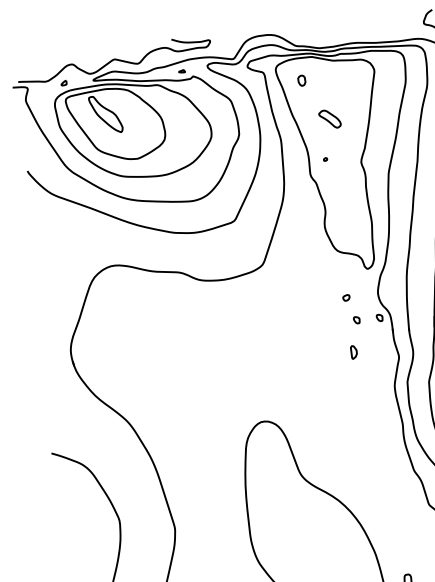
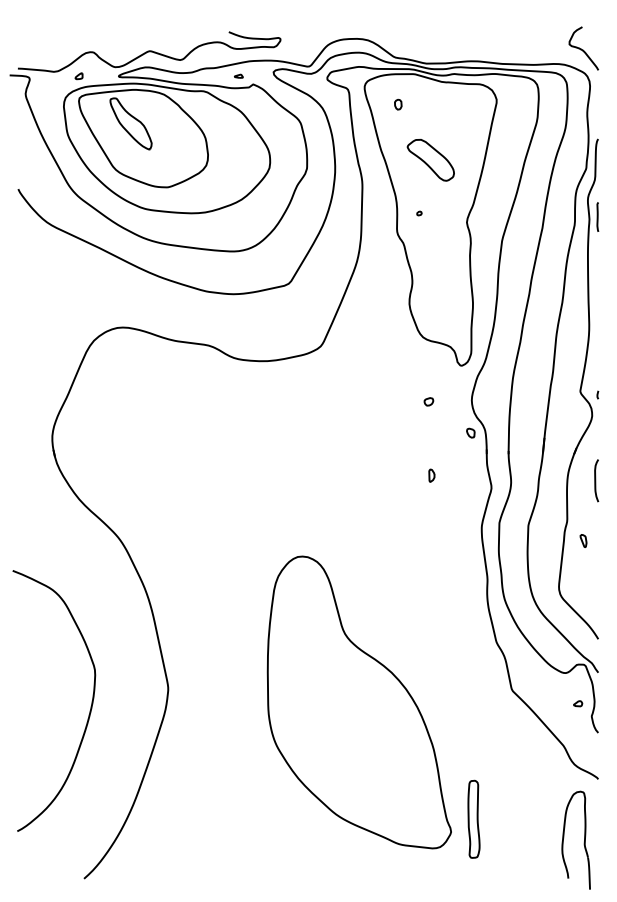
part: (302, 80) -> (398, 104), size x0.71
part: (329, 118) -> (430, 159), size x1.67
part: (356, 319) -> (439, 432), removed
part: (353, 352) -> (431, 475), size x0.71

